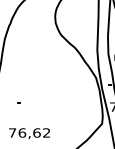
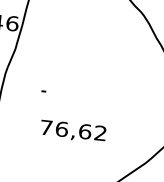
text: (29, 133) -> (73, 131), moved

